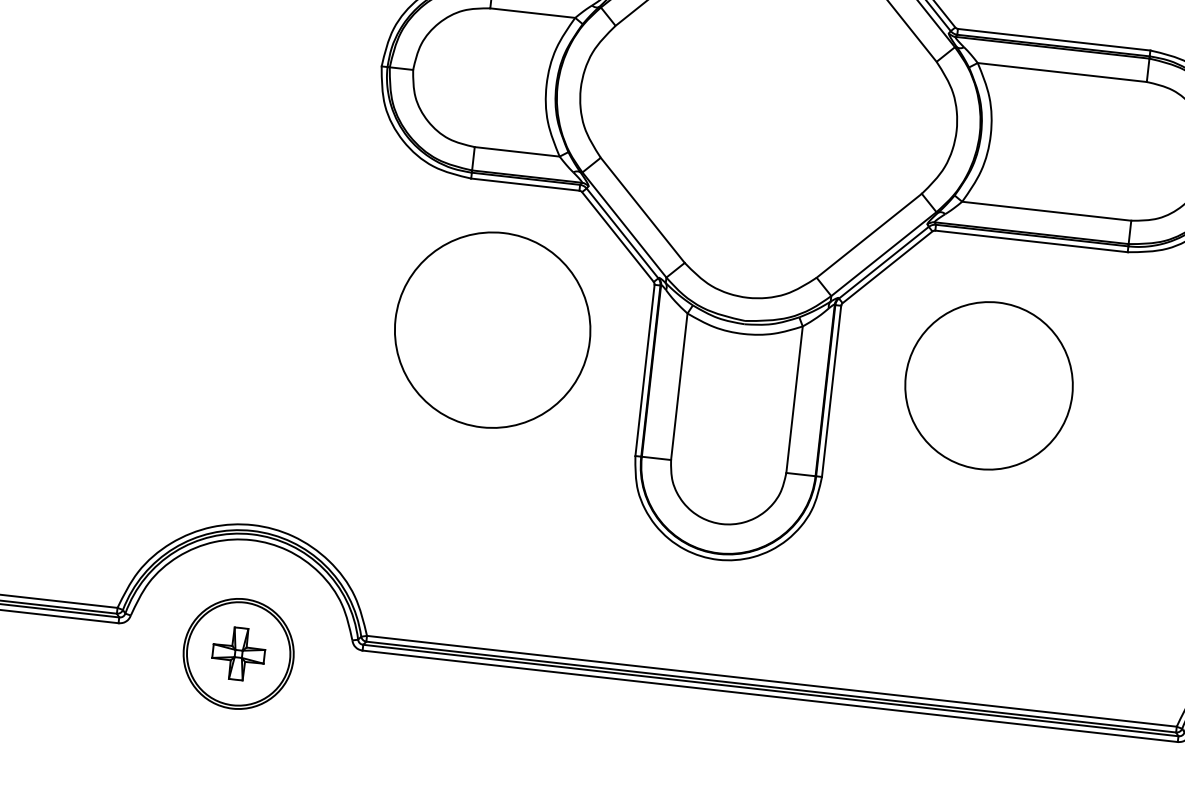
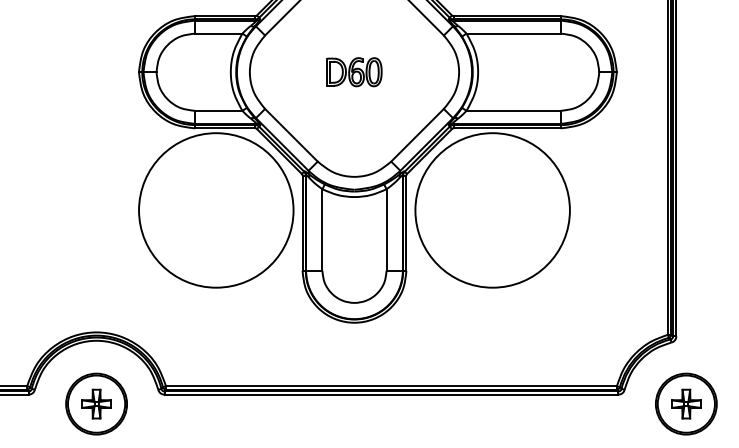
part: (768, 110) -> (354, 72), added
circle: (493, 330) -> (216, 210), size x1.43
circle: (988, 385) -> (492, 210), size x1.67

